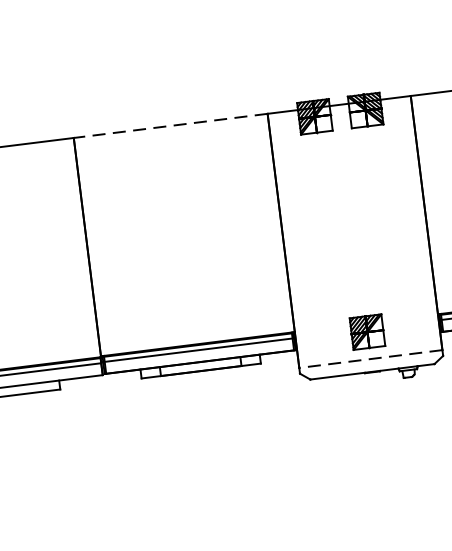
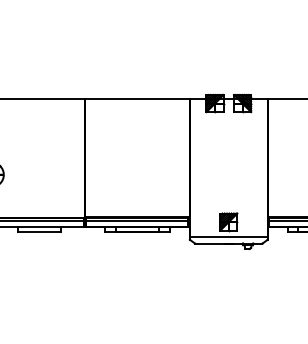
line: (170, 125) -> (137, 98), dashed -> solid
line: (370, 358) -> (228, 236), dashed -> solid

